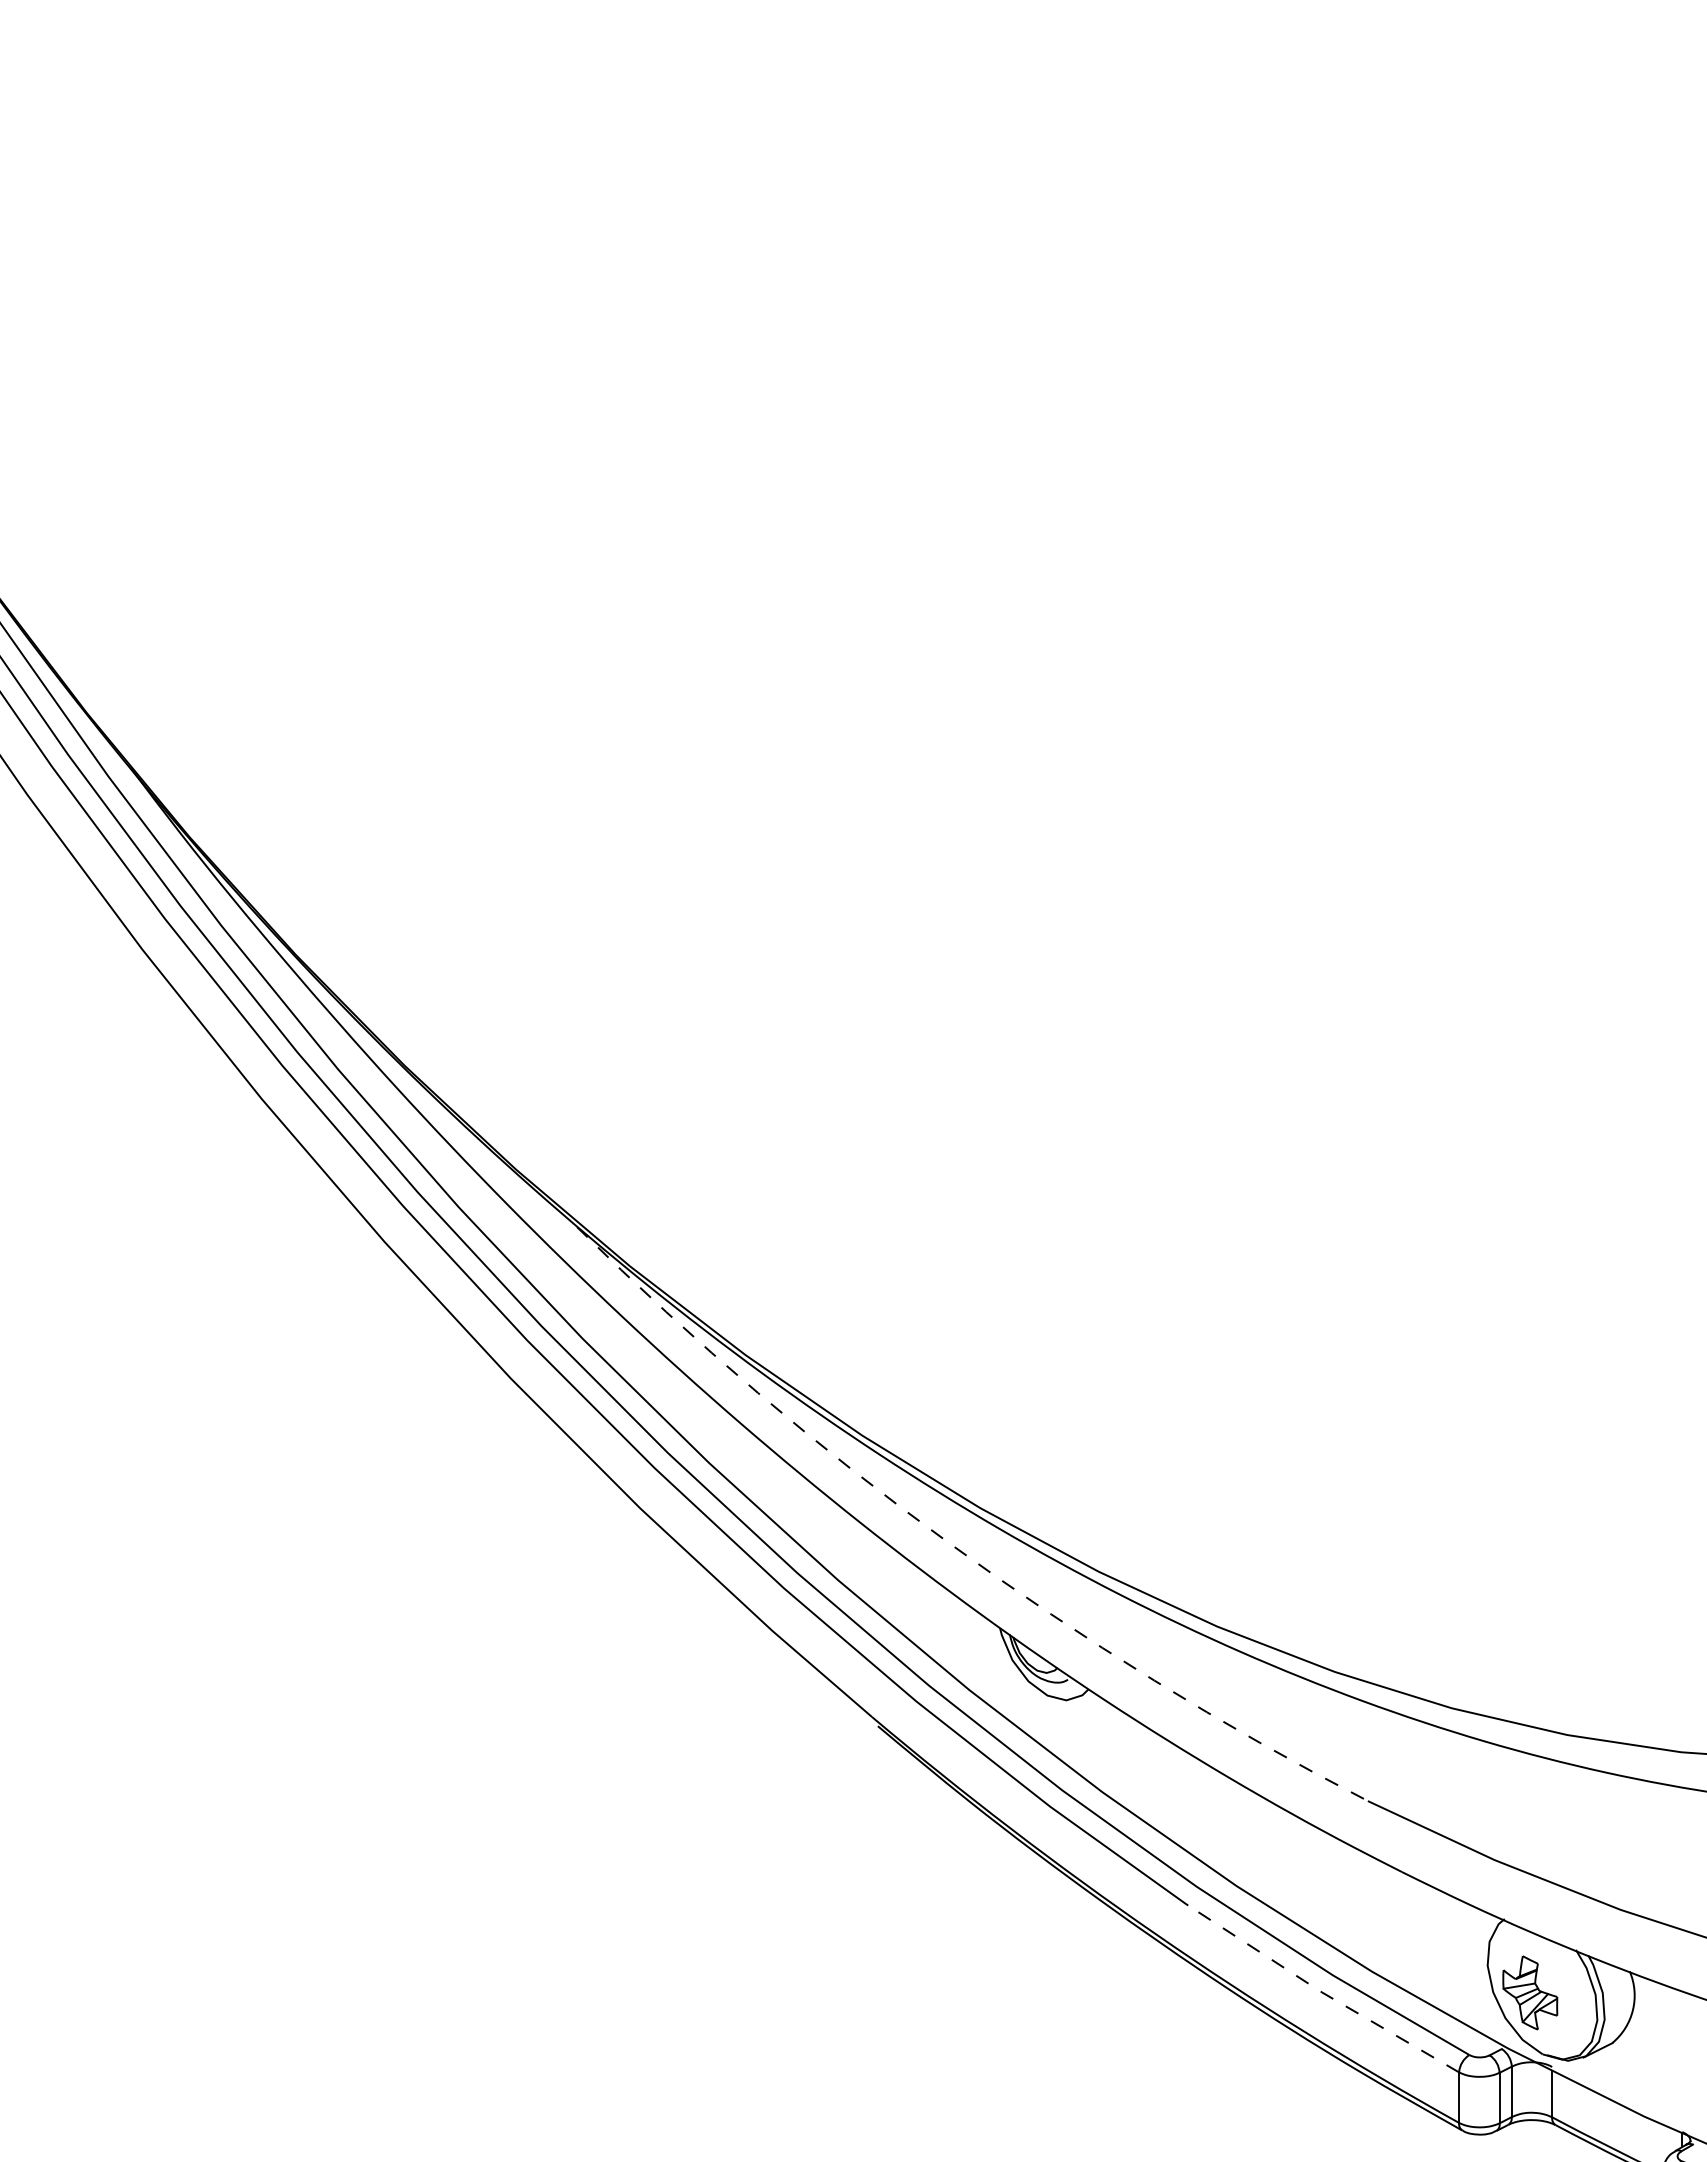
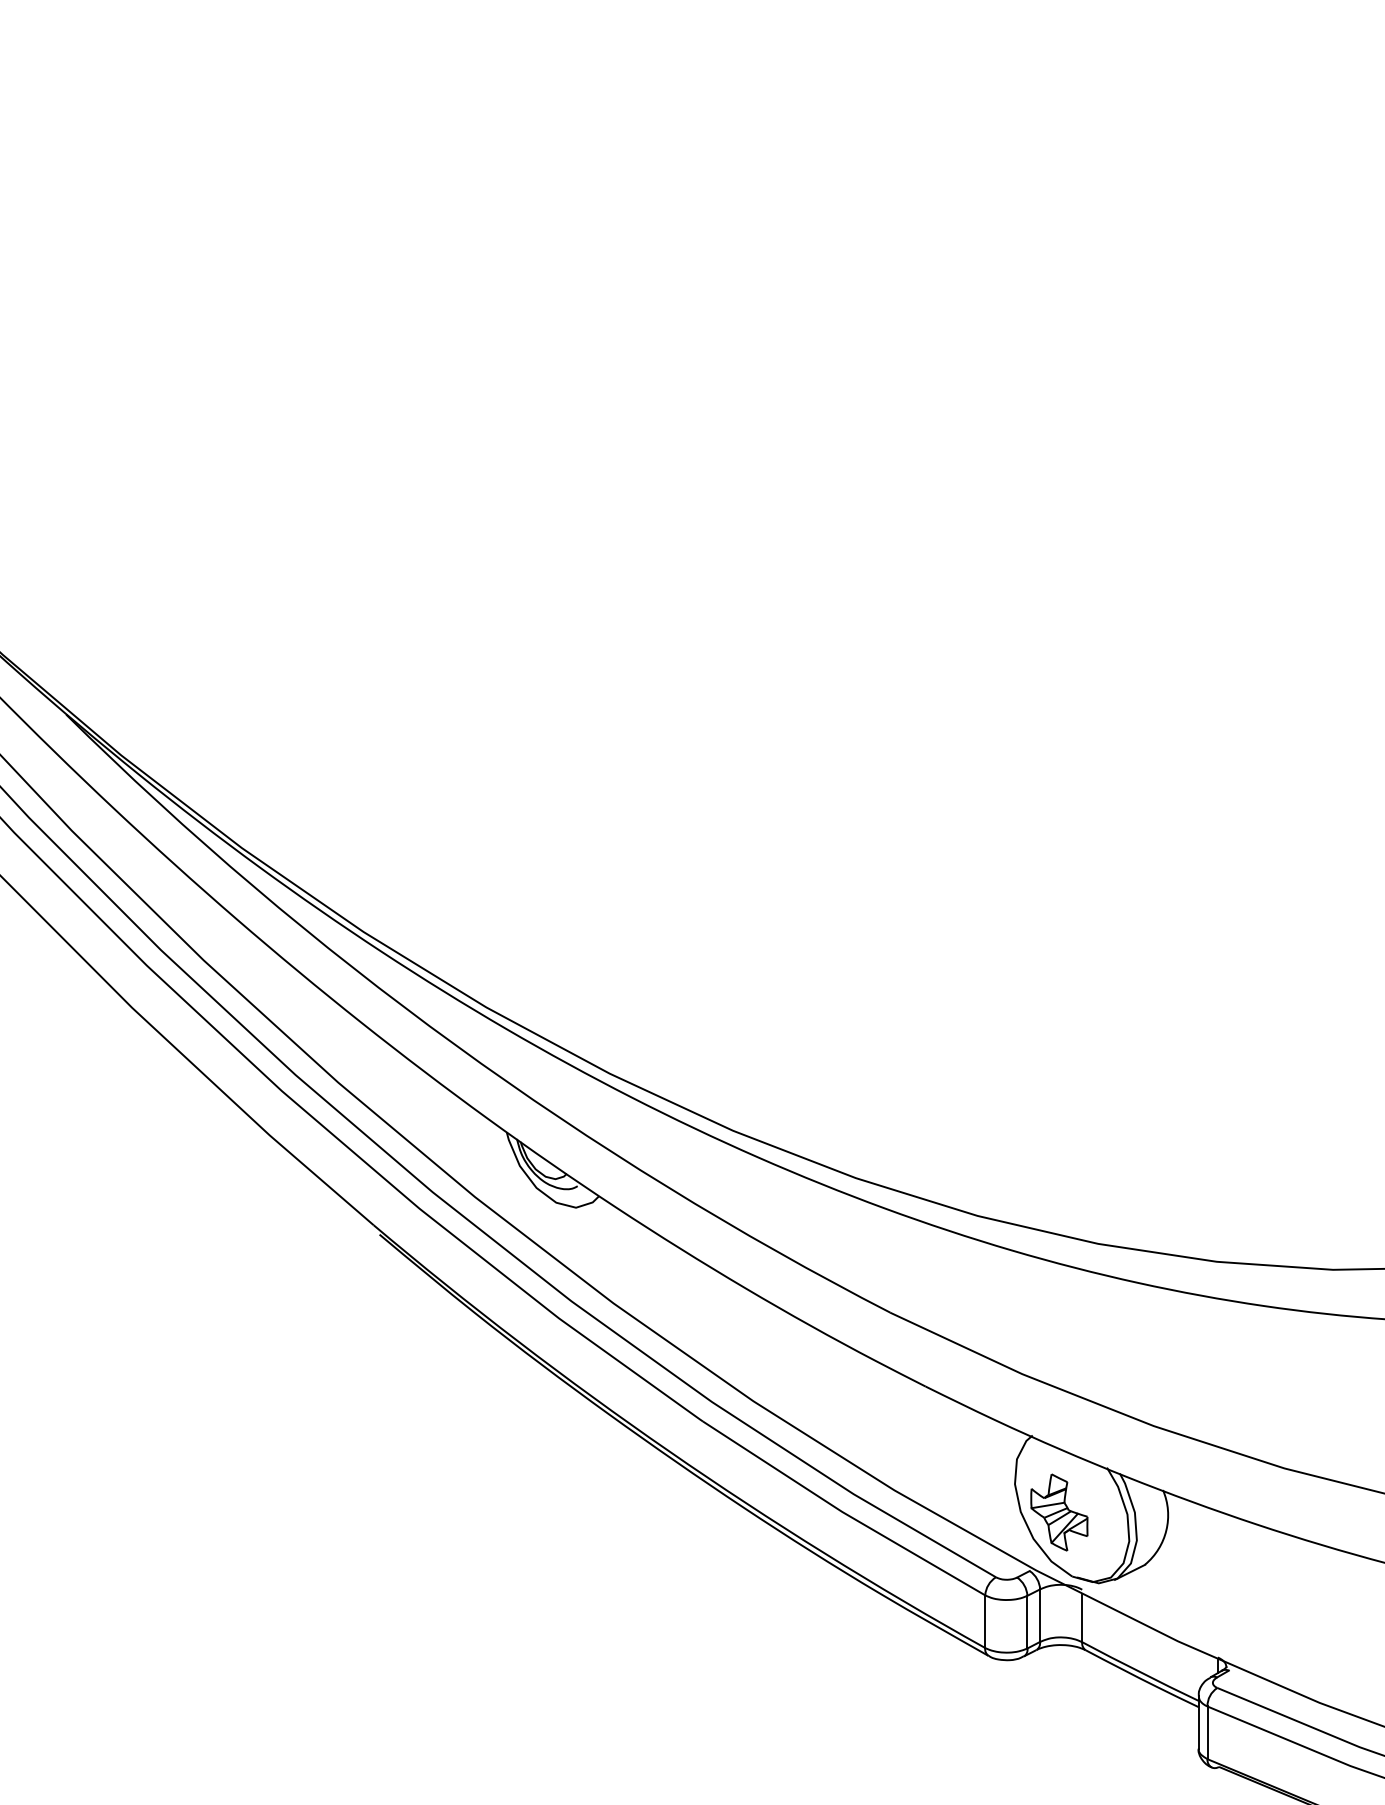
arc: (950, 1544) -> (455, 1045), dashed -> solid
line: (1322, 1992) -> (842, 1512), dashed -> solid

